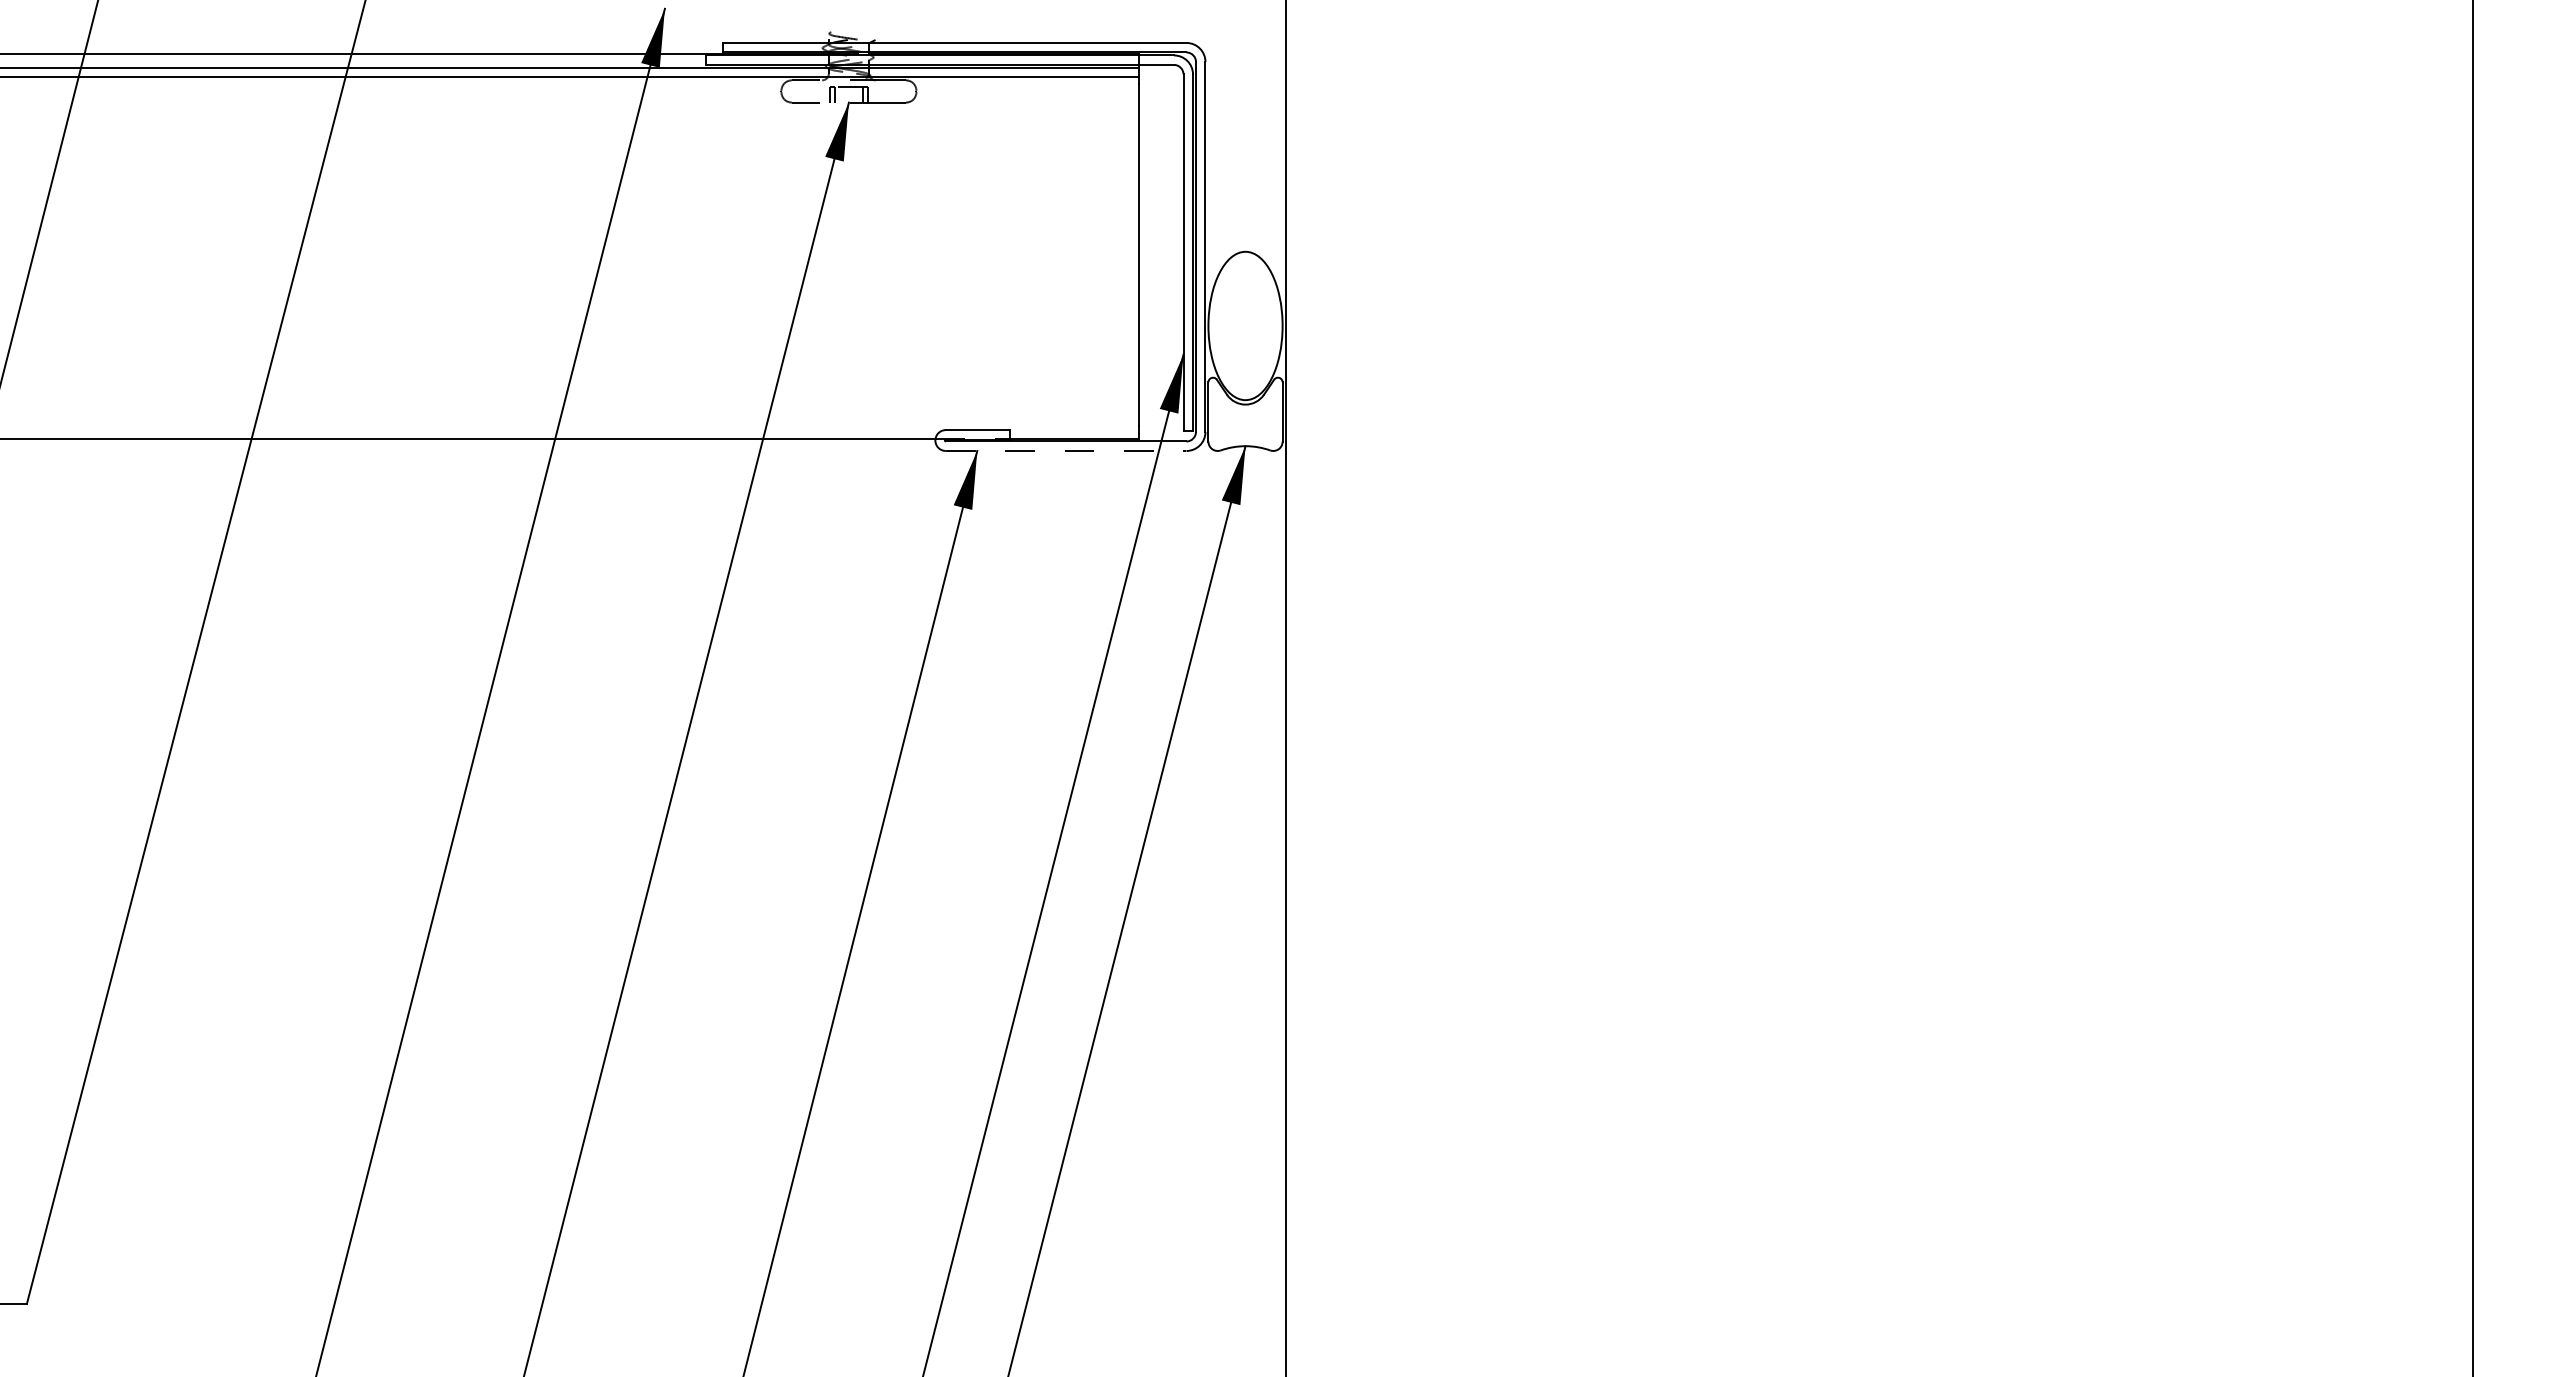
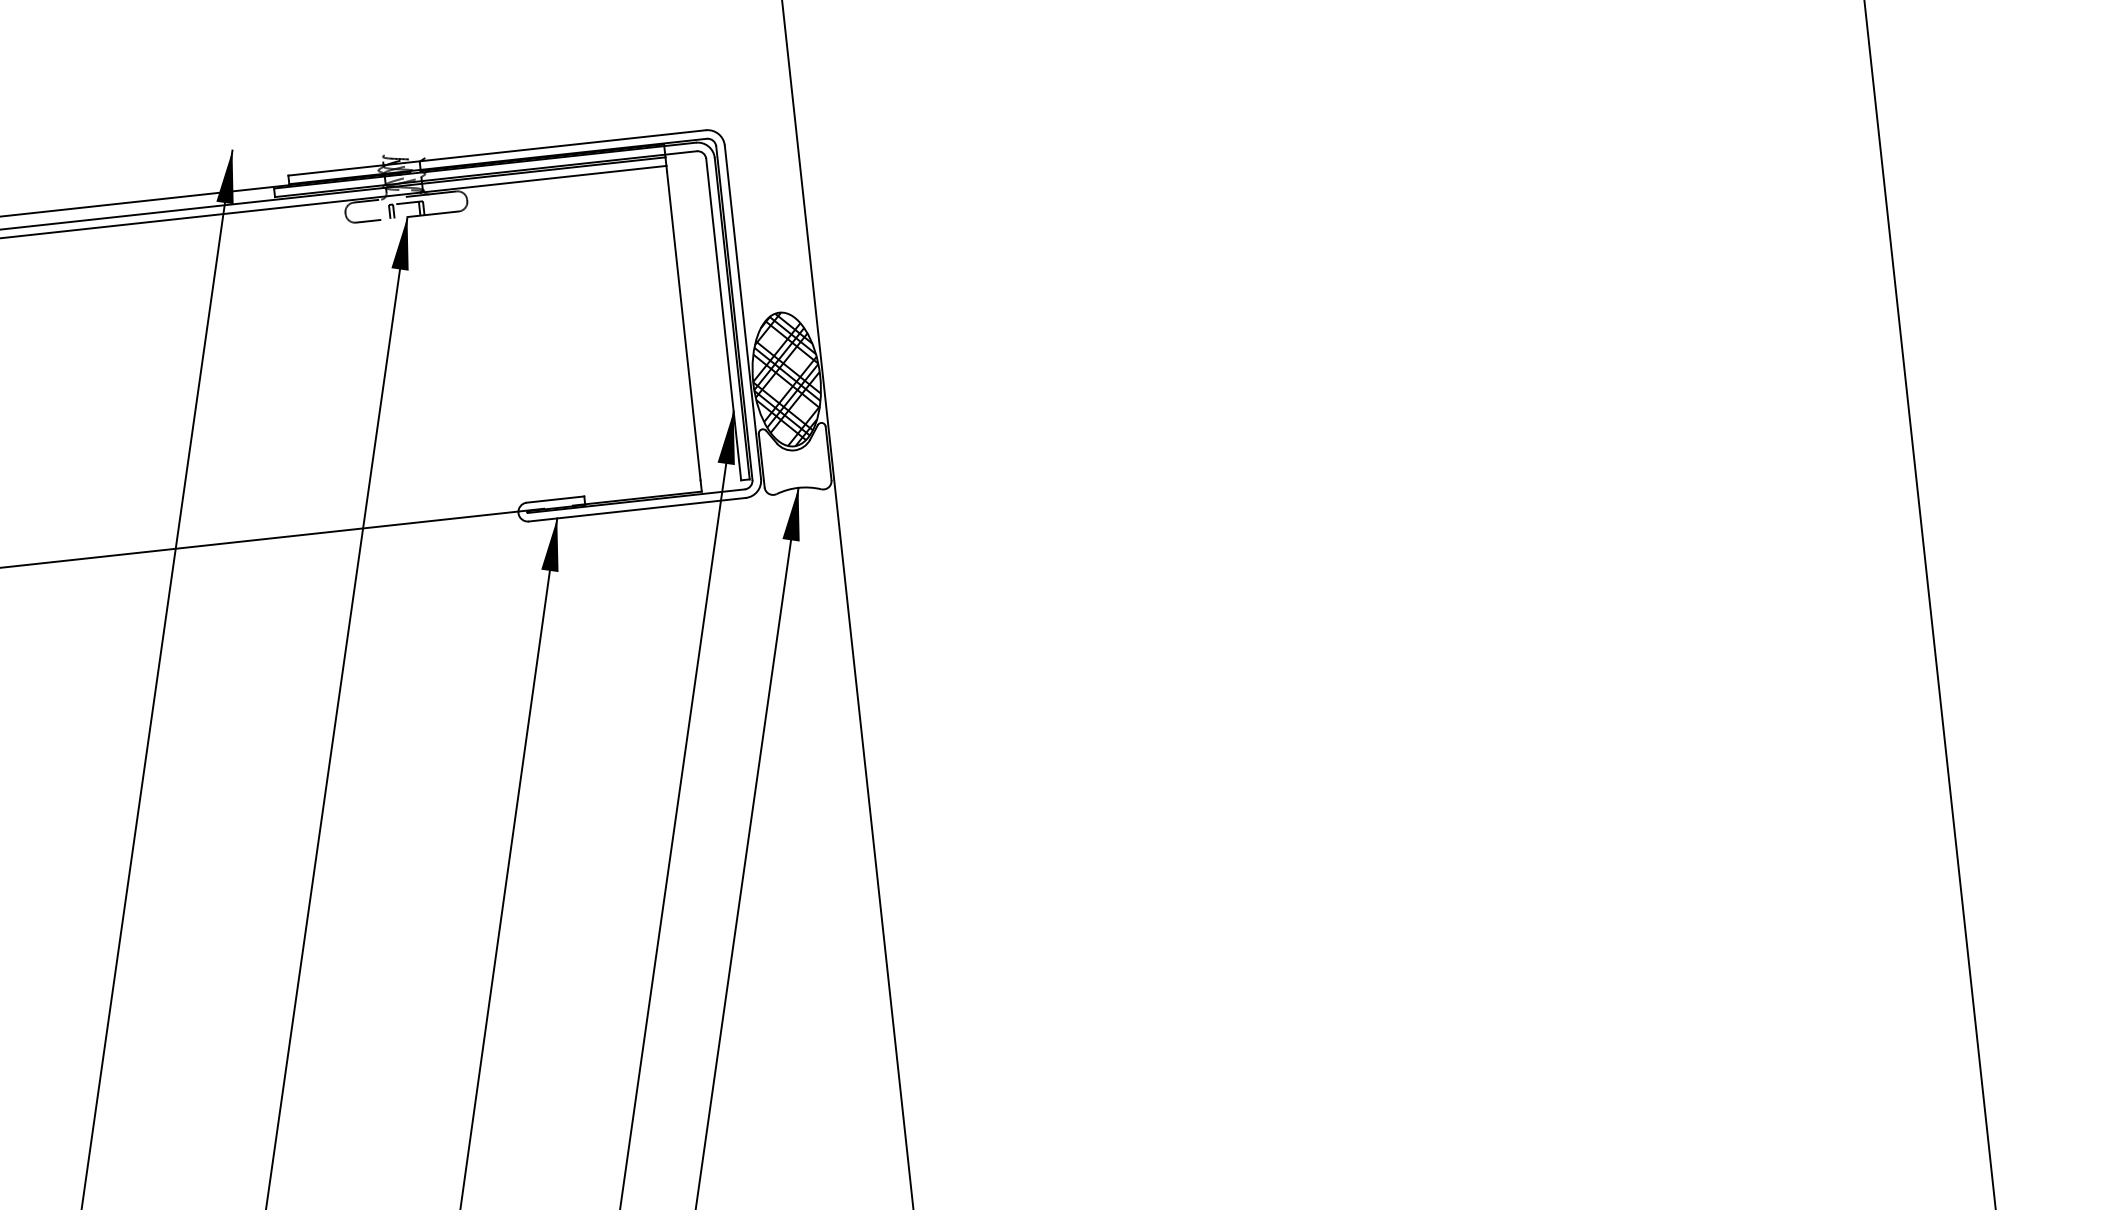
hatch: (1245, 325) -> (786, 379), added
line: (1066, 450) -> (637, 509), dashed -> solid

